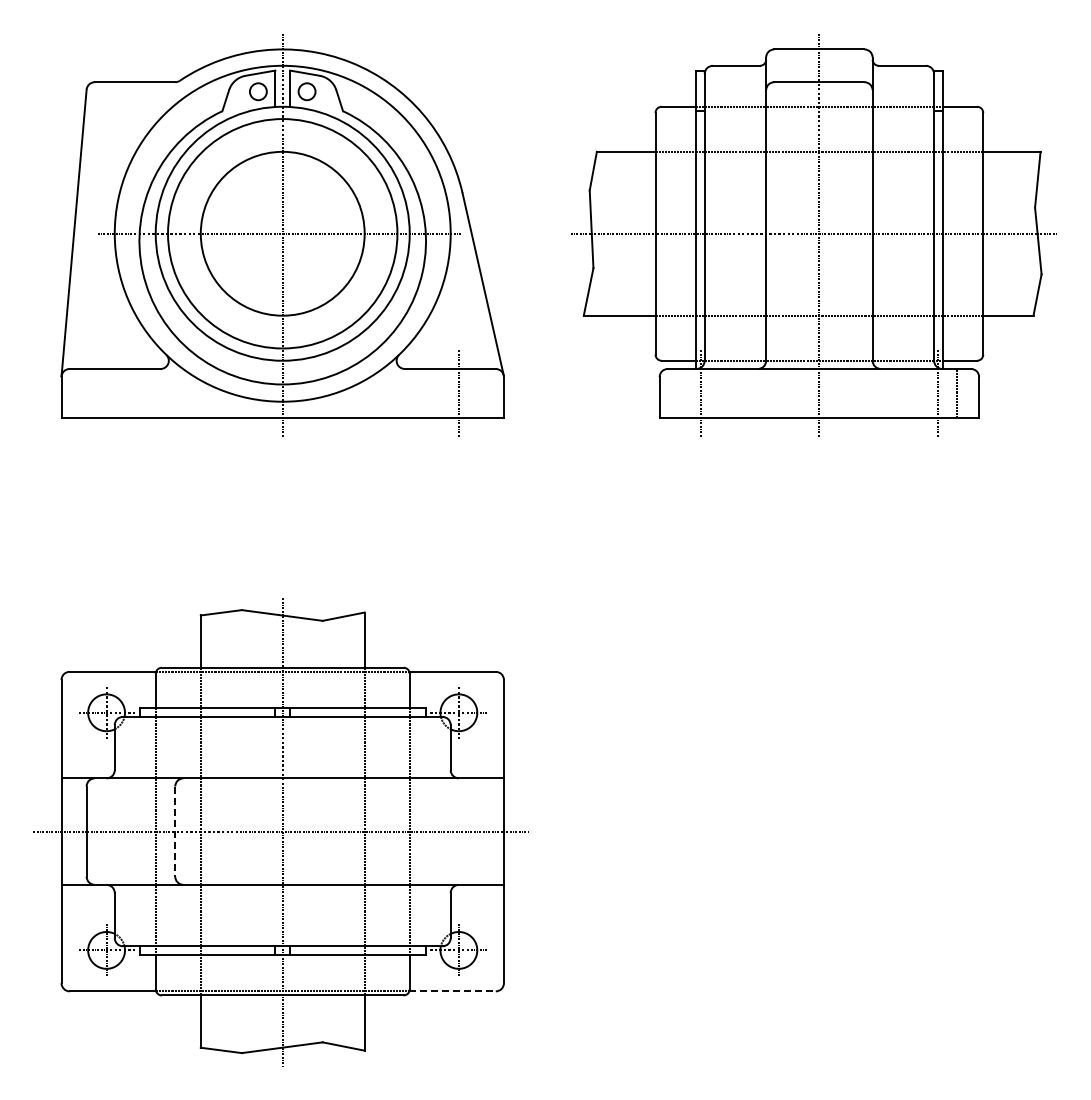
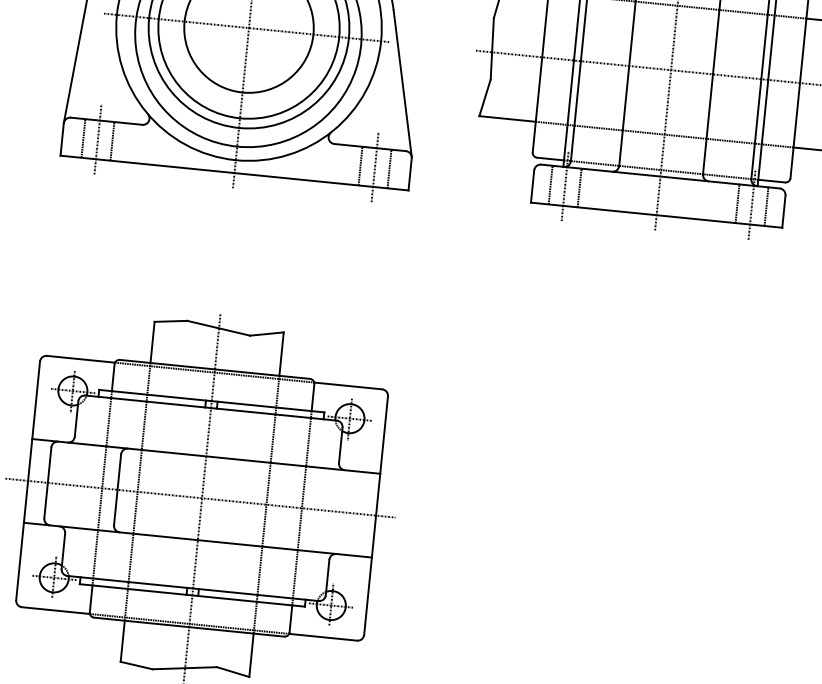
line: (106, 392) -> (97, 139), added
line: (88, 393) -> (83, 138), added
line: (125, 393) -> (112, 141), added
line: (440, 393) -> (360, 166), added
line: (477, 393) -> (389, 169), added
line: (682, 393) -> (550, 185), added
line: (719, 393) -> (579, 188), added
line: (919, 393) -> (737, 203), added
line: (175, 832) -> (117, 490), dashed -> solid
line: (453, 991) -> (323, 637), dashed -> solid

